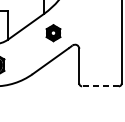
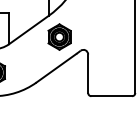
part: (53, 32) -> (59, 36), size x1.43
line: (100, 86) -> (111, 96), dashed -> solid

